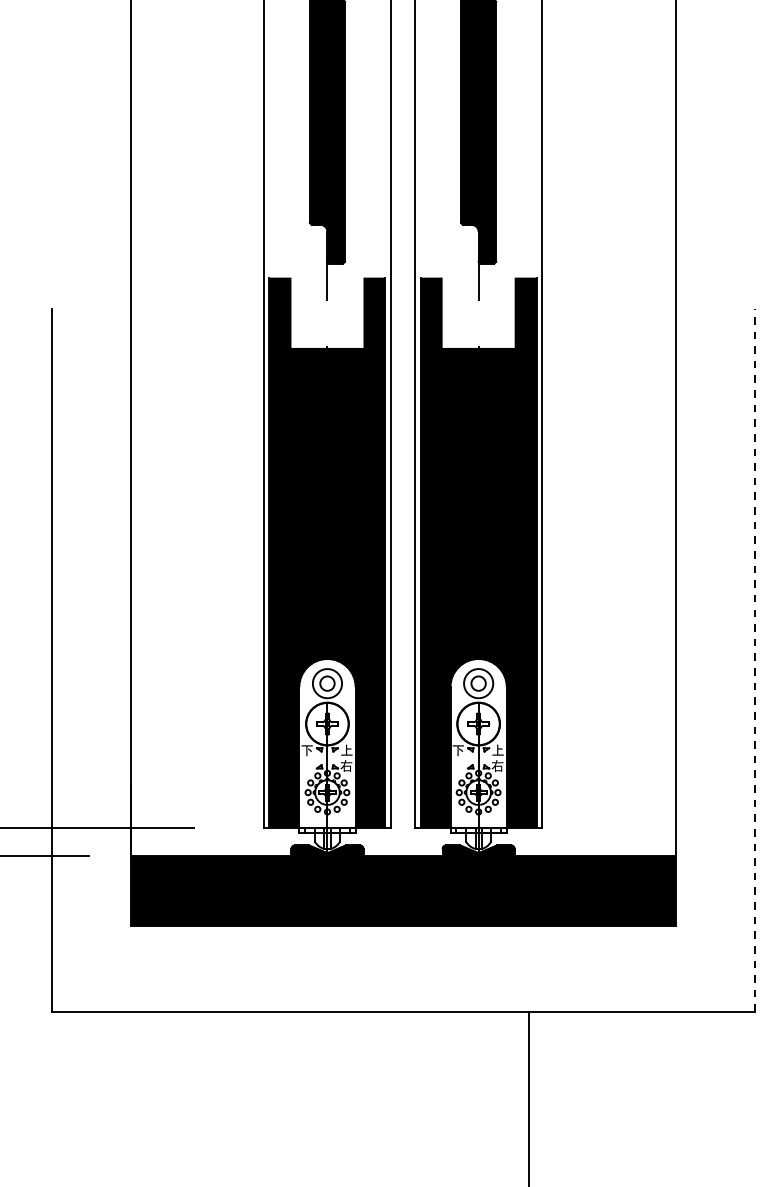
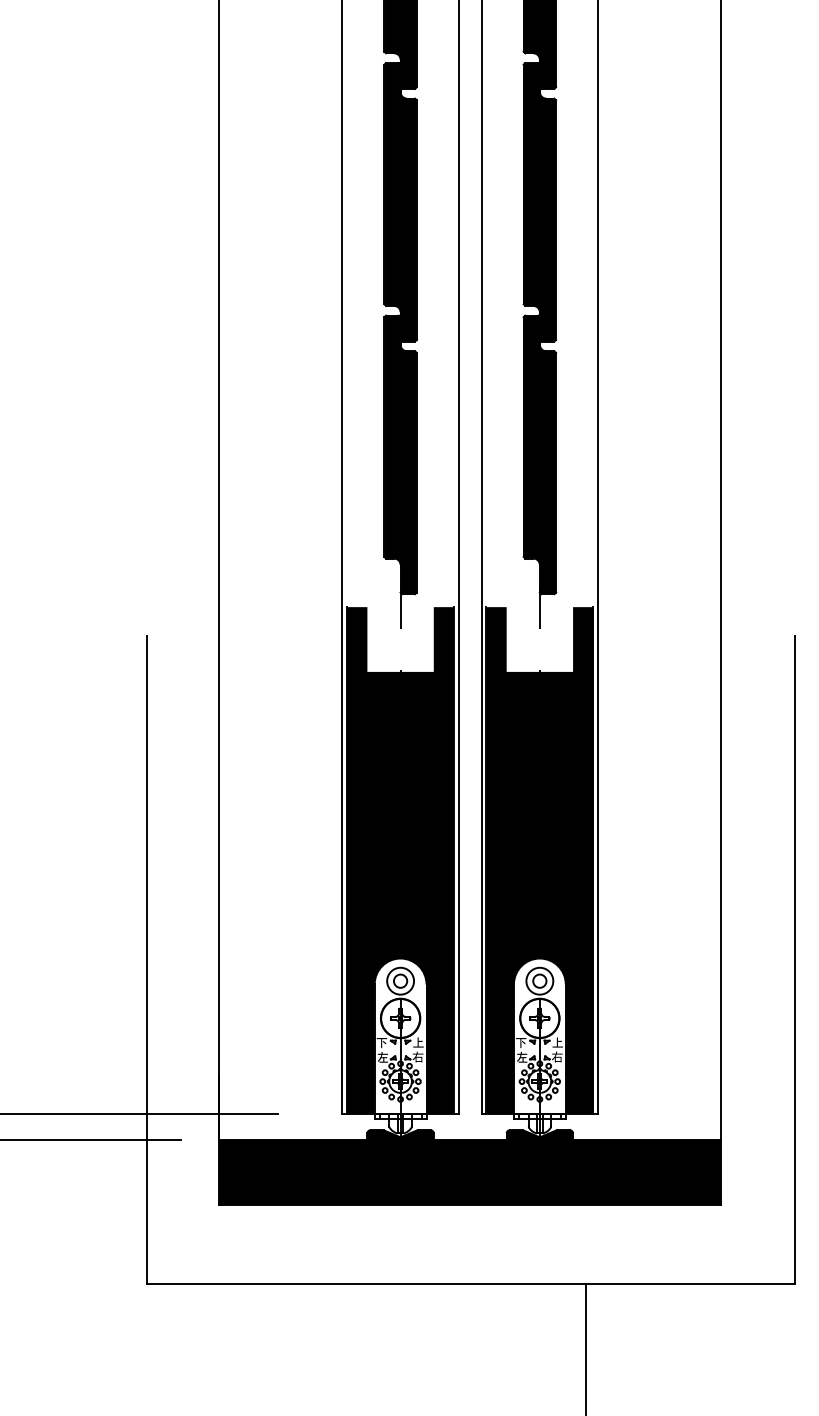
line: (755, 660) -> (794, 959), dashed -> solid
fill: (307, 765) -> (382, 1056), added
fill: (458, 765) -> (521, 1056), added

